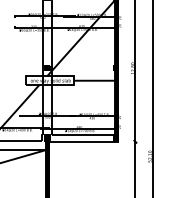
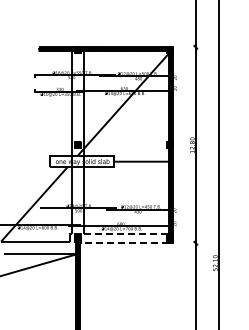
line: (83, 135) -> (126, 234), solid -> dashed
line: (82, 141) -> (124, 243), solid -> dashed

